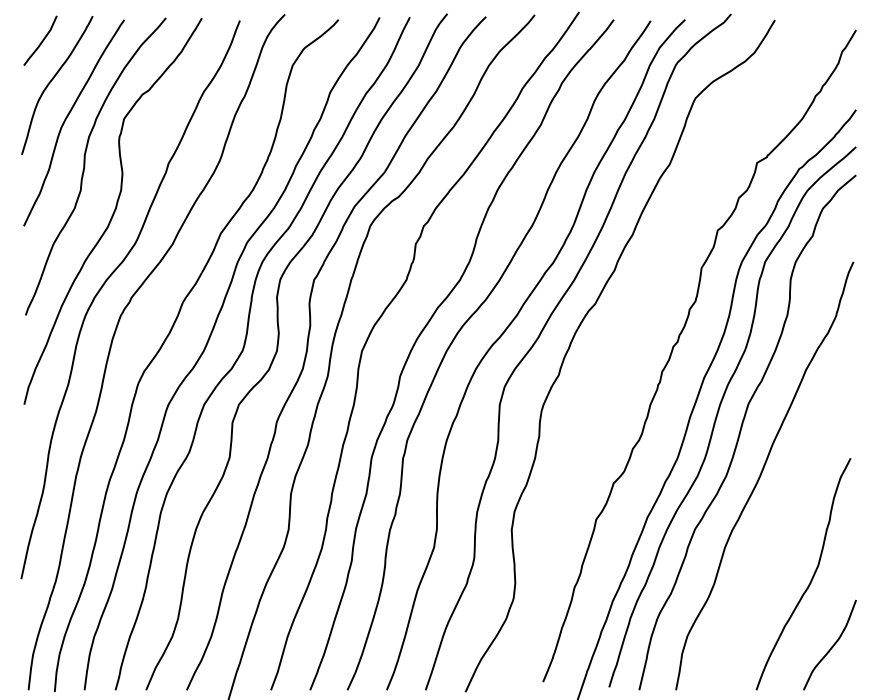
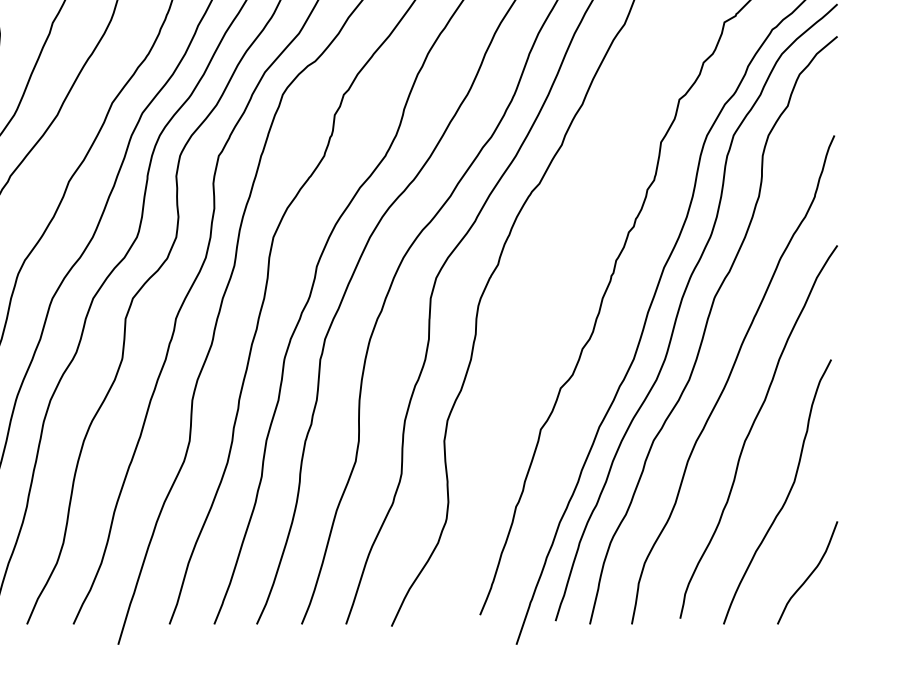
curve: (781, 519) -> (752, 429), added

